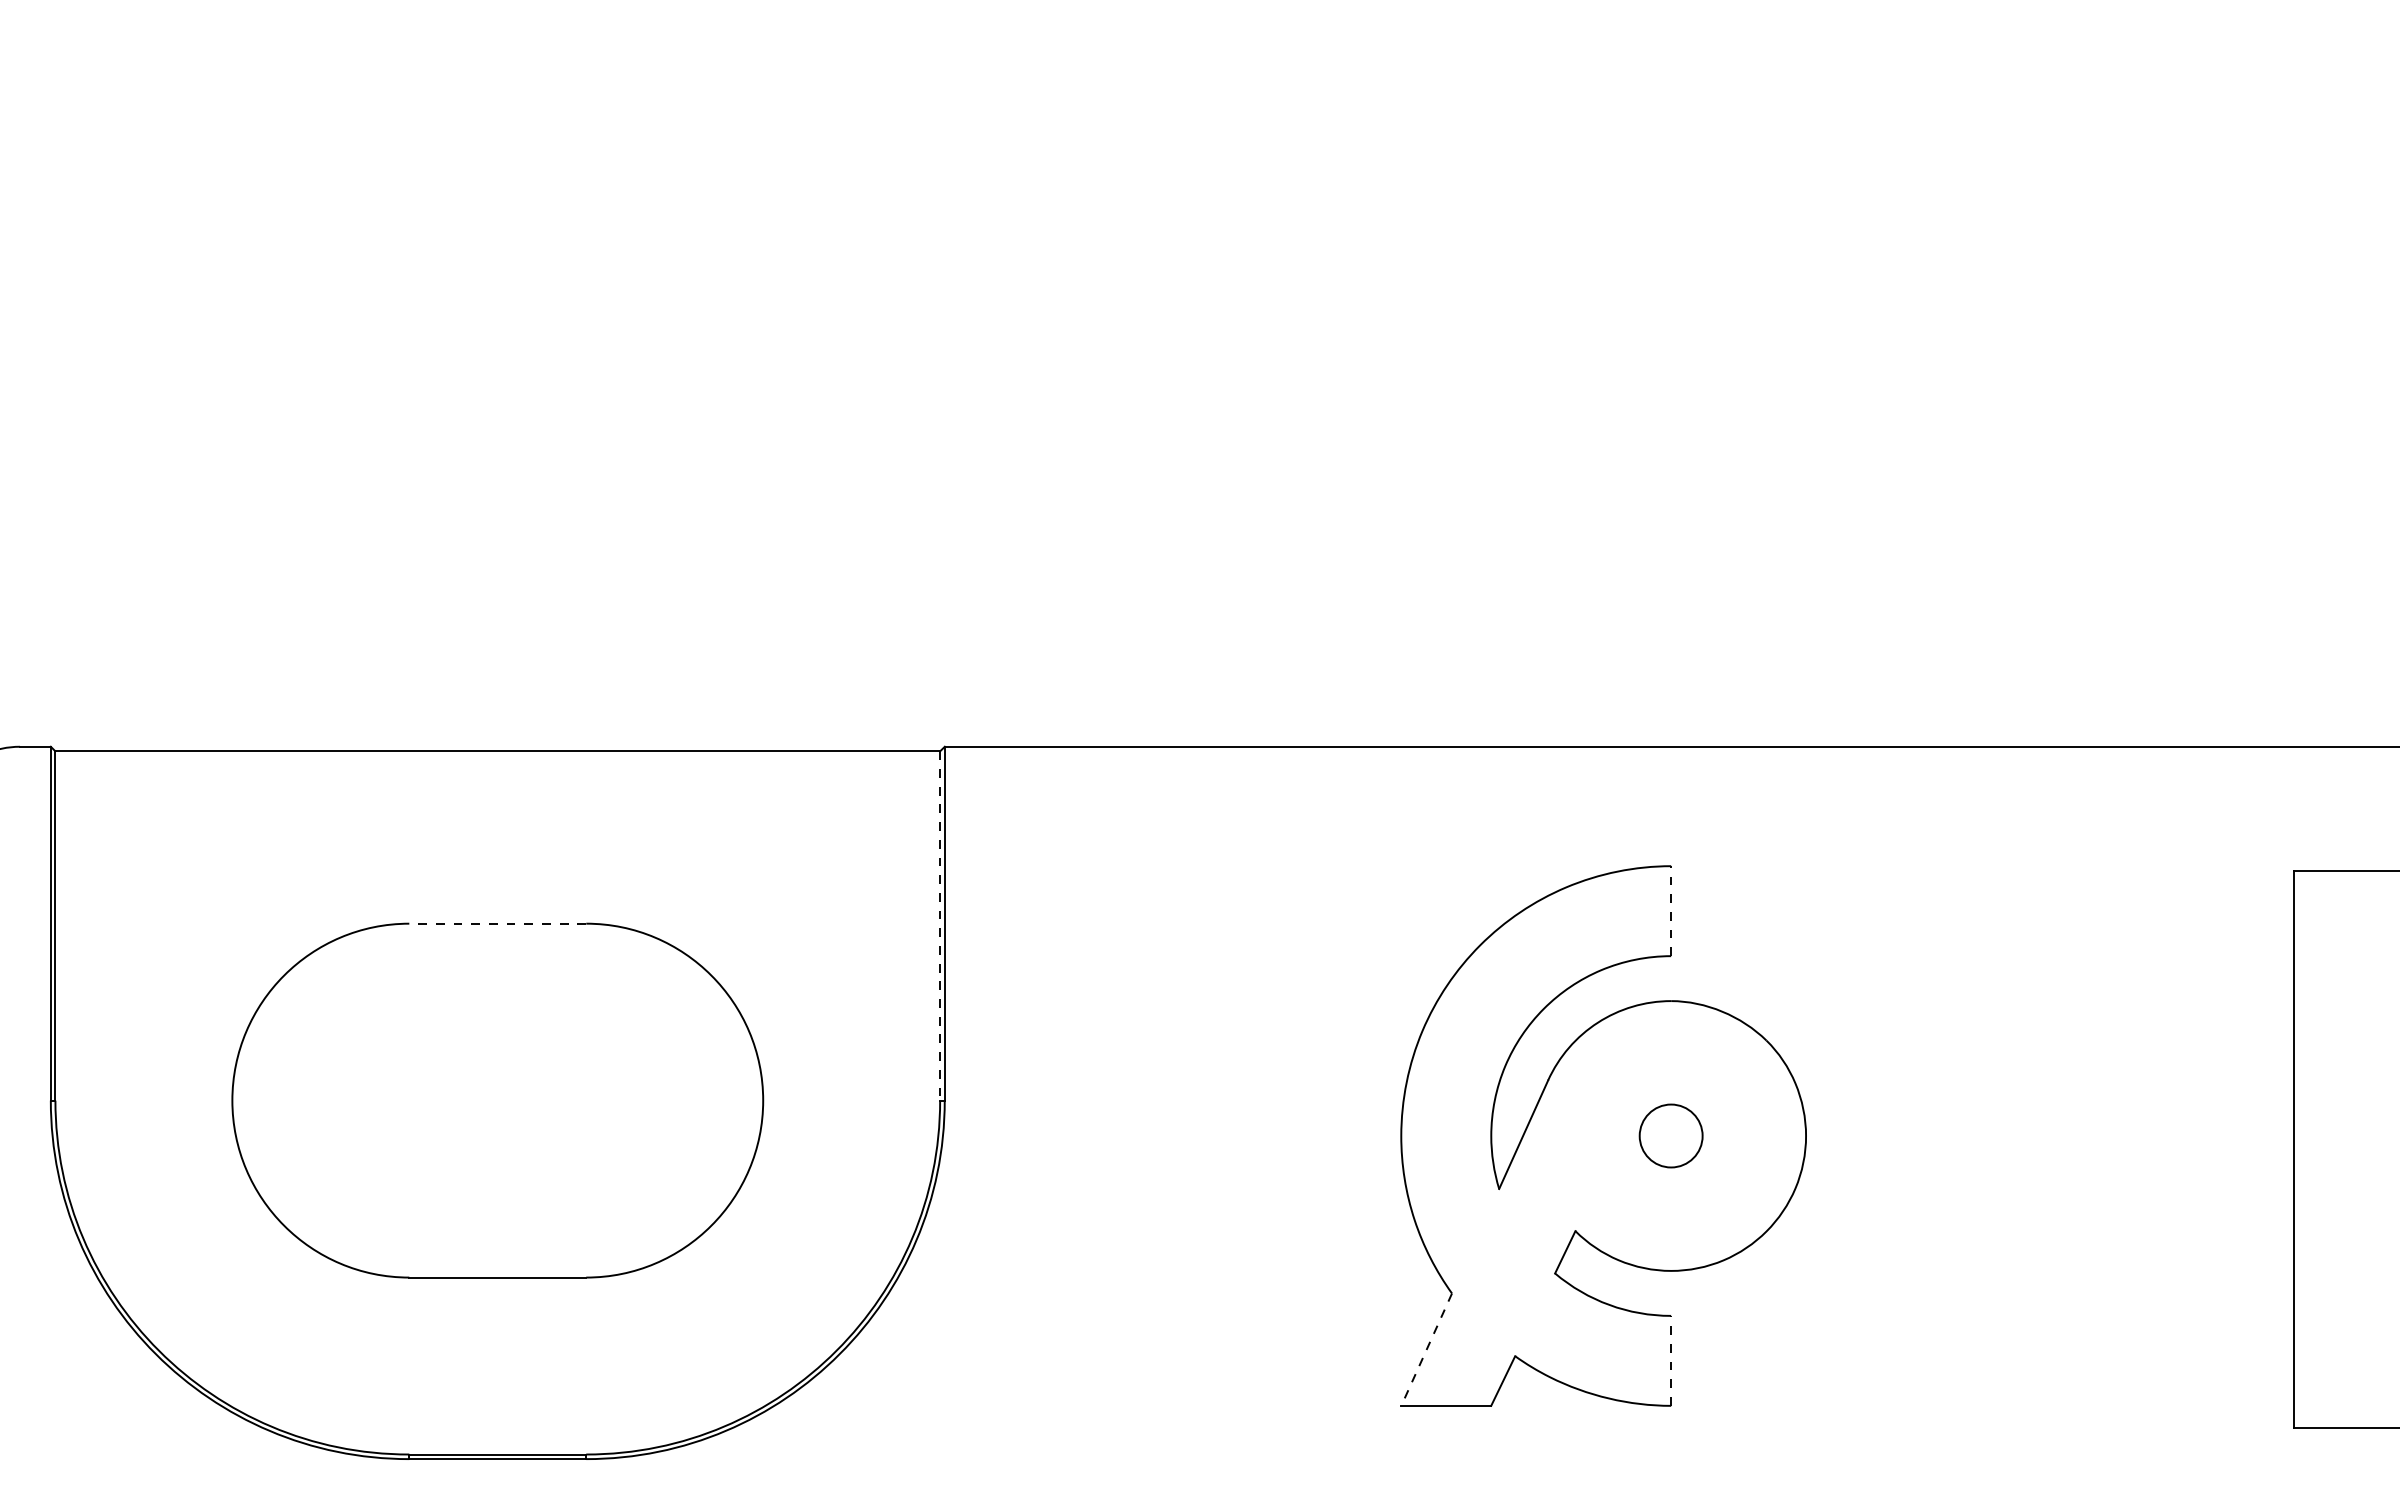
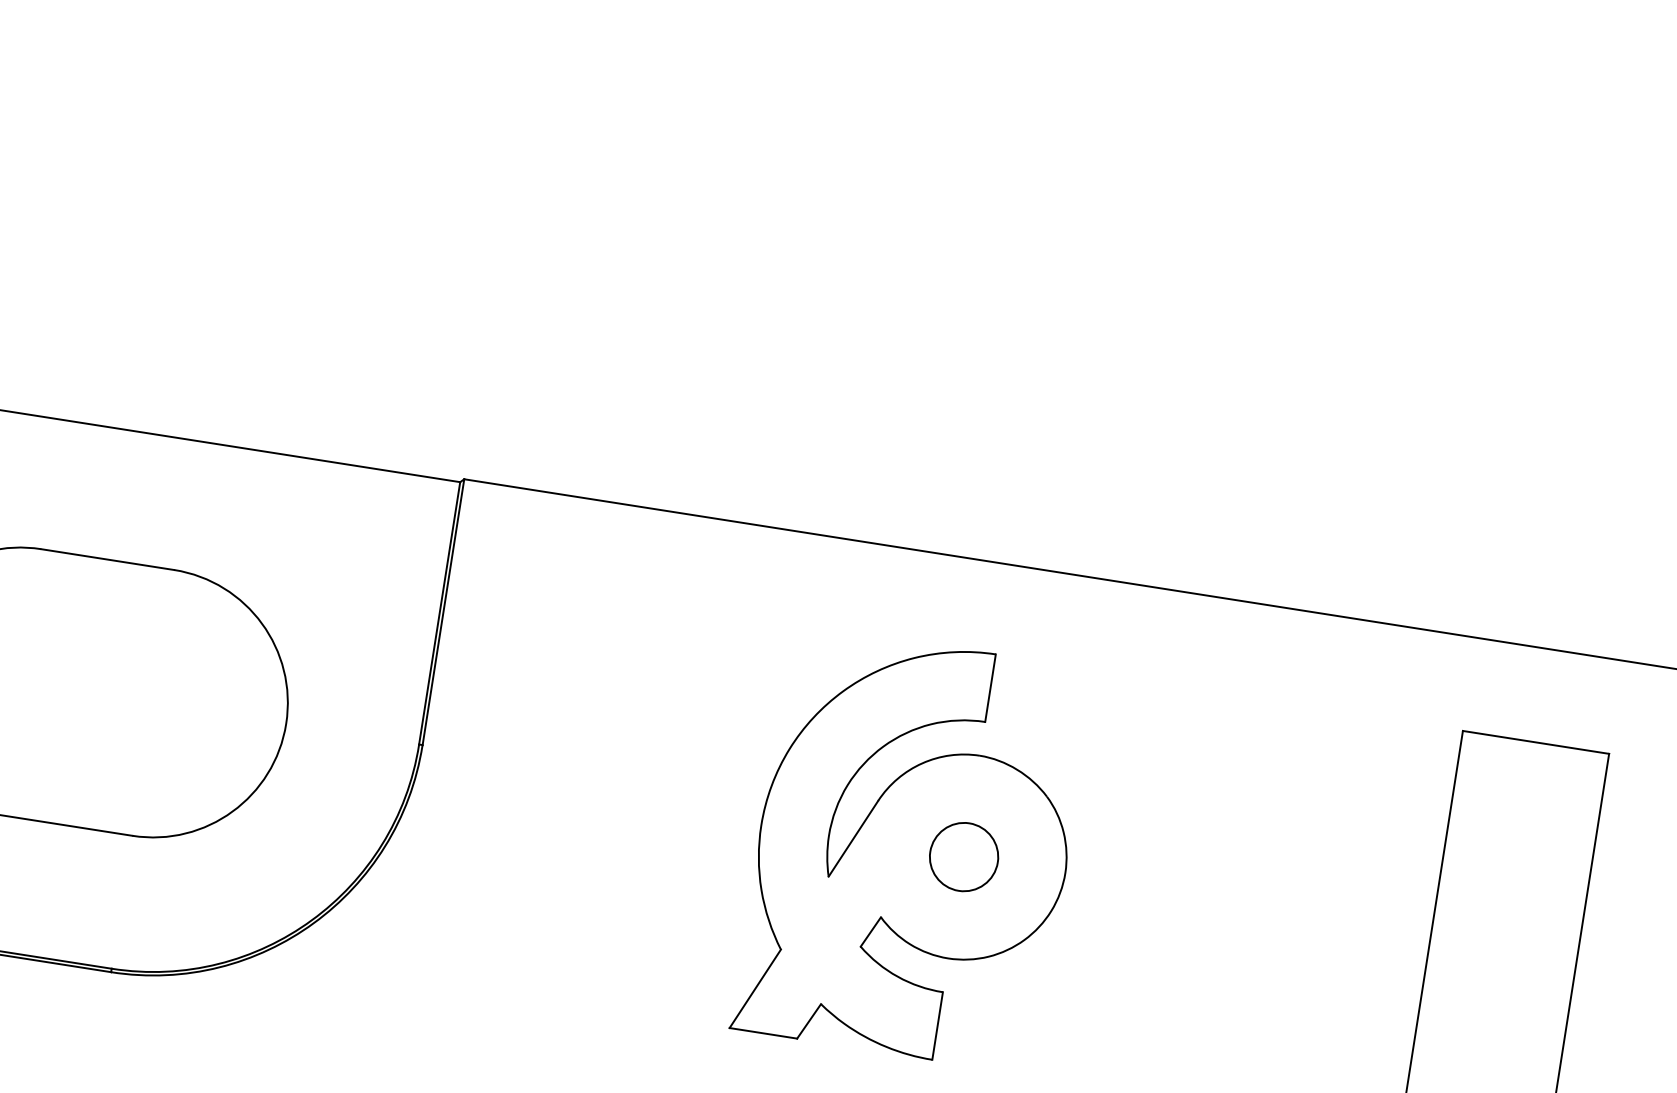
line: (1671, 911) -> (990, 688), dashed -> solid
line: (497, 923) -> (107, 559), dashed -> solid
line: (940, 925) -> (439, 613), dashed -> solid
circle: (1671, 1135) -> (964, 856), size x1.43
line: (1426, 1349) -> (755, 988), dashed -> solid
line: (1671, 1360) -> (937, 1025), dashed -> solid

